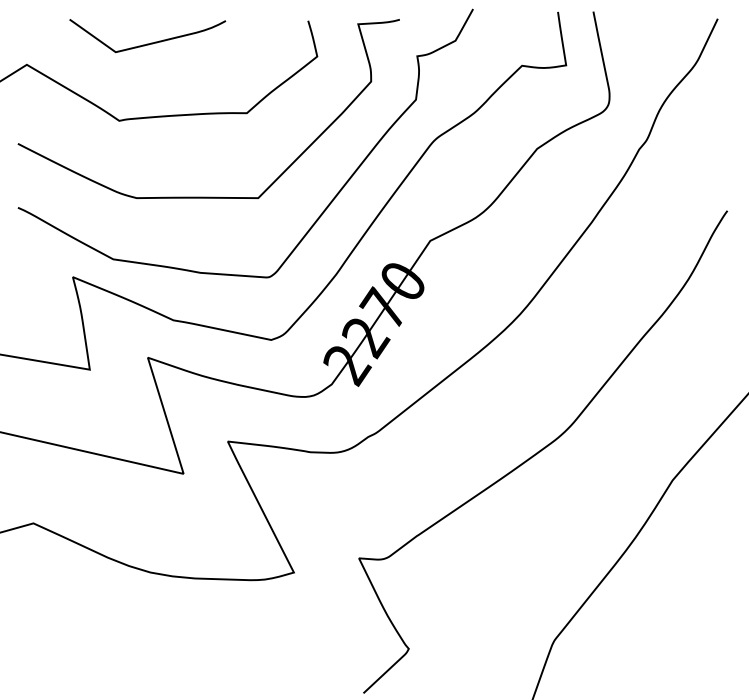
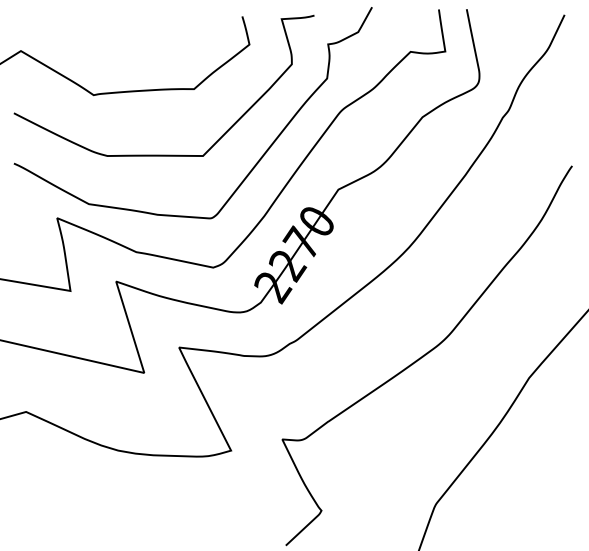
curve: (147, 43) -> (115, 34), removed

